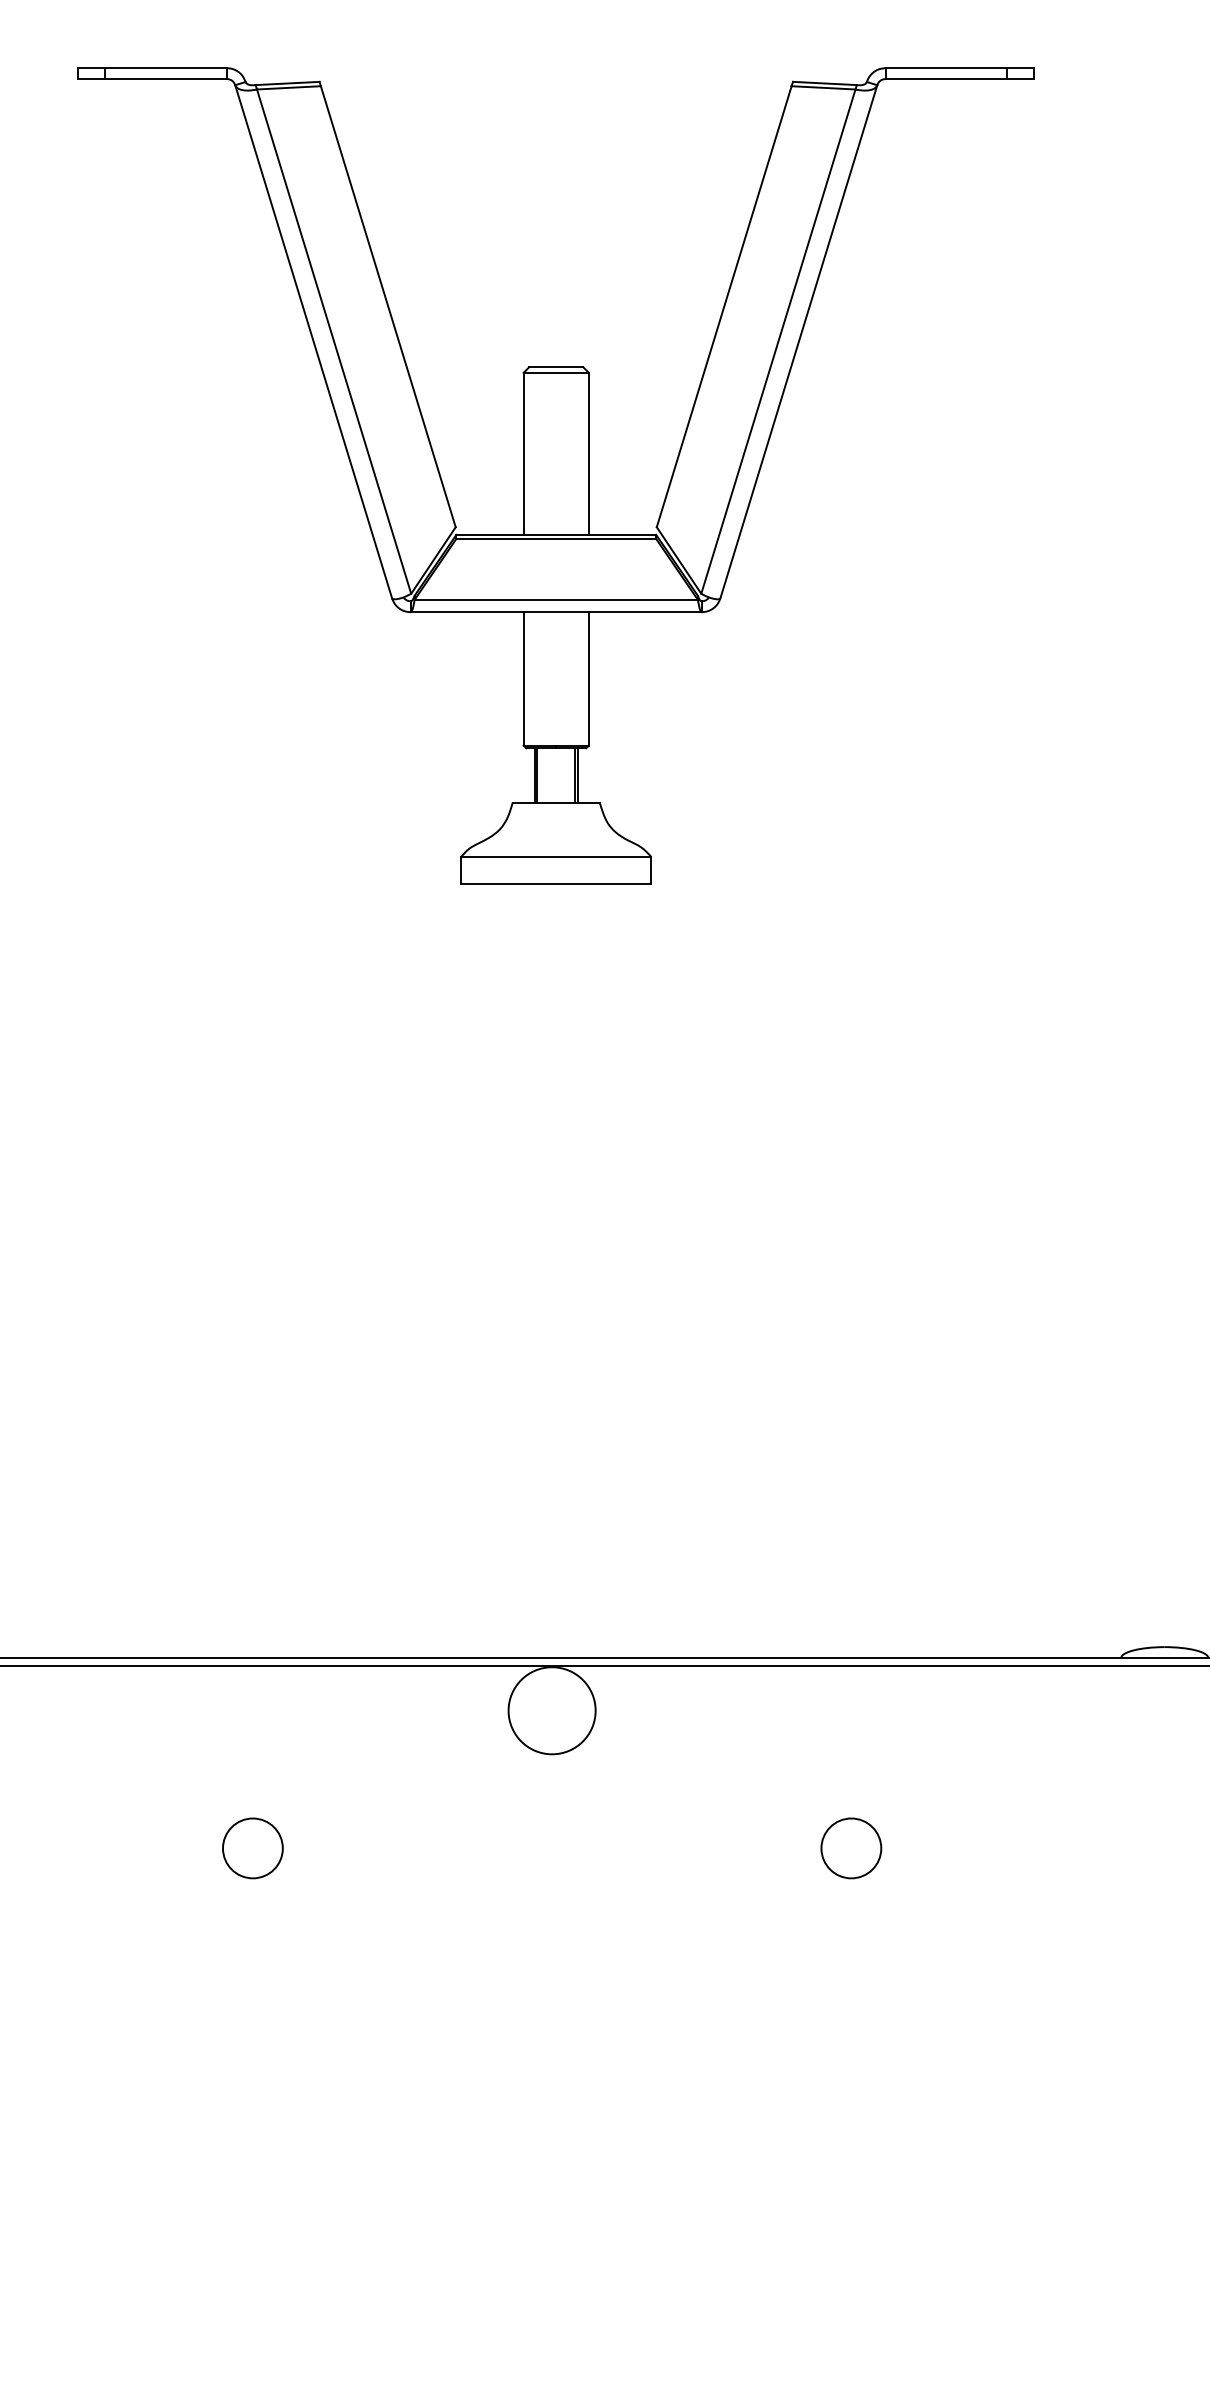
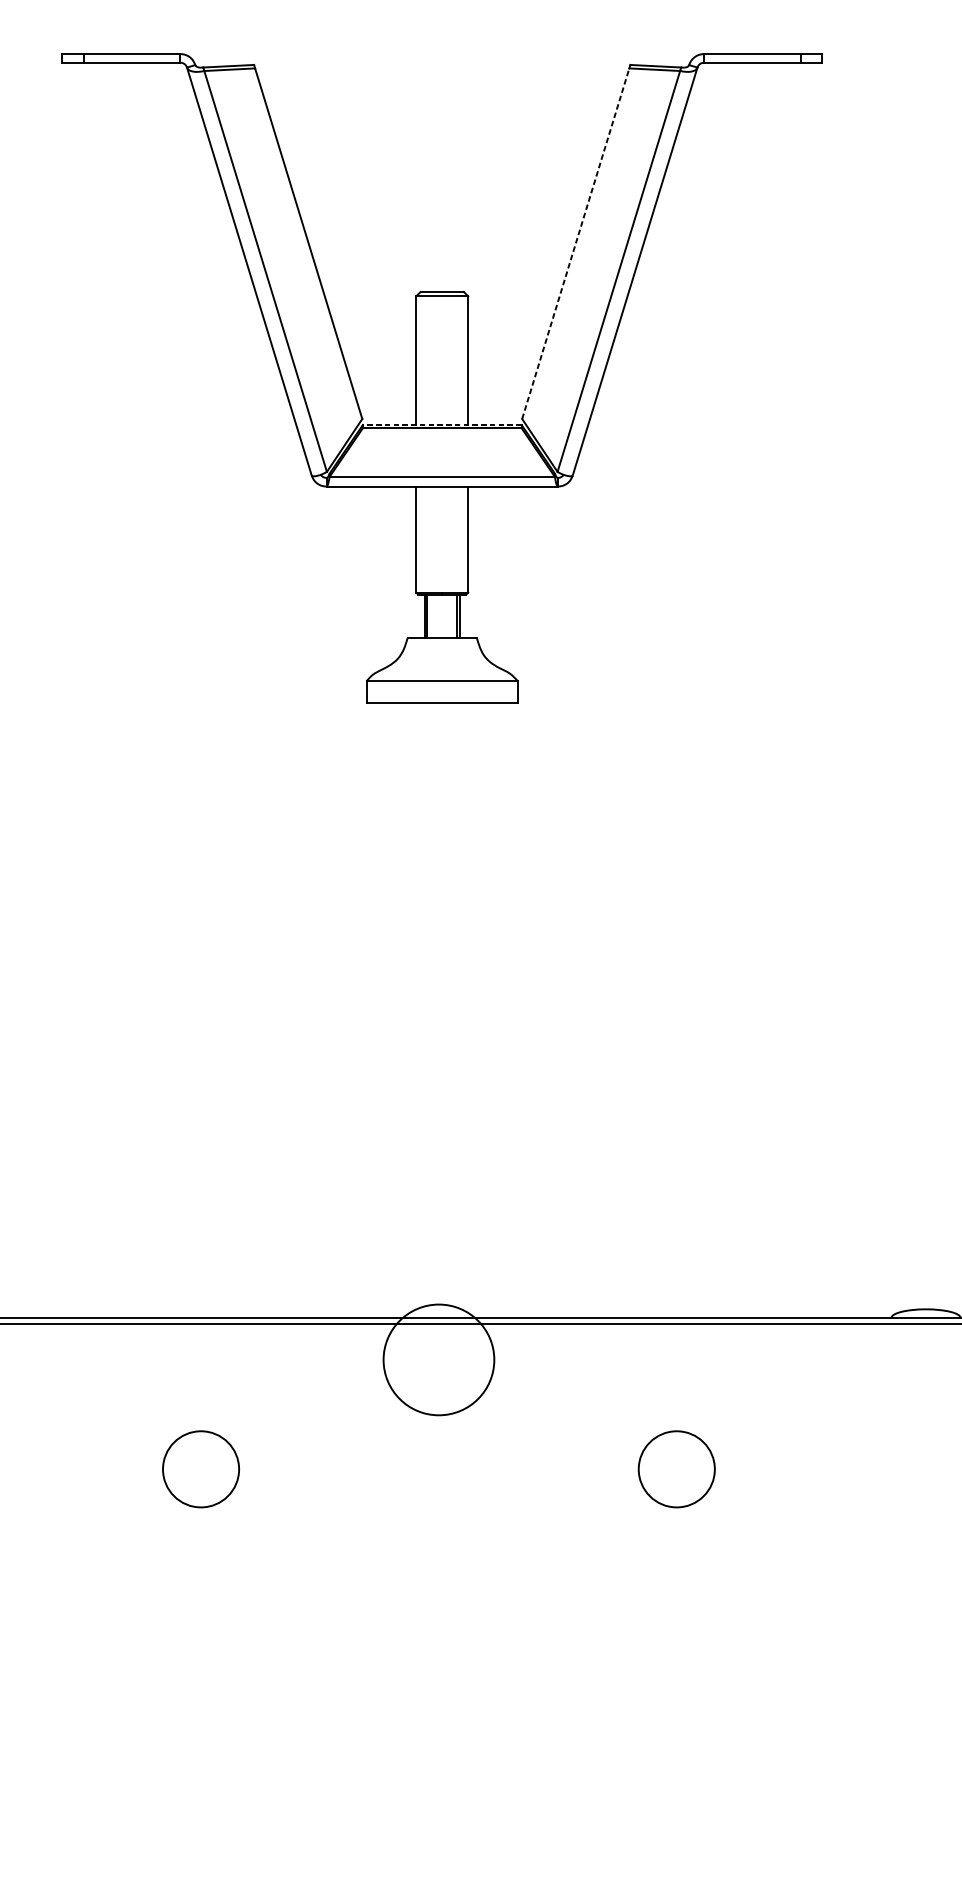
line: (724, 306) -> (576, 243), solid -> dashed
line: (556, 534) -> (442, 424), solid -> dashed
circle: (551, 1710) -> (438, 1359), size x1.6
circle: (252, 1848) -> (200, 1469), size x1.6
circle: (851, 1848) -> (676, 1469), size x1.6

